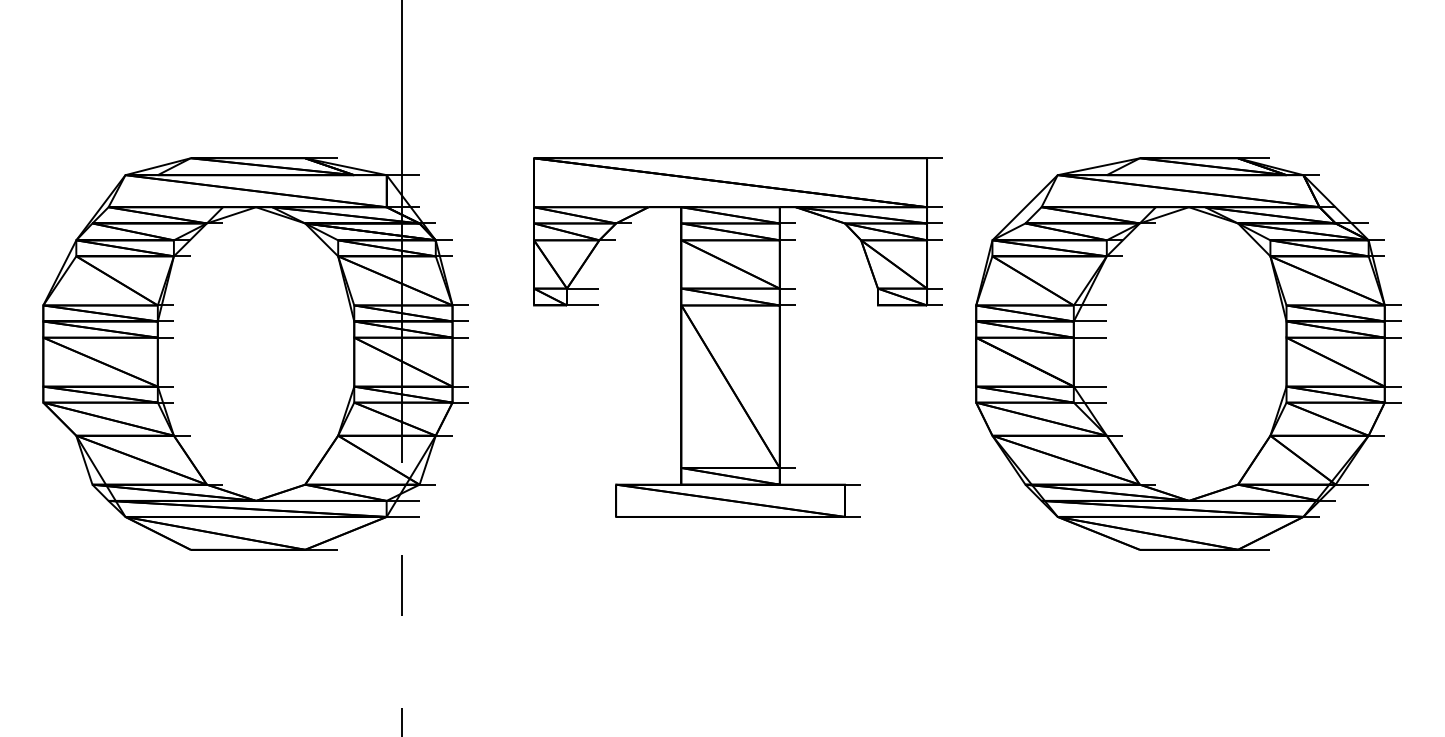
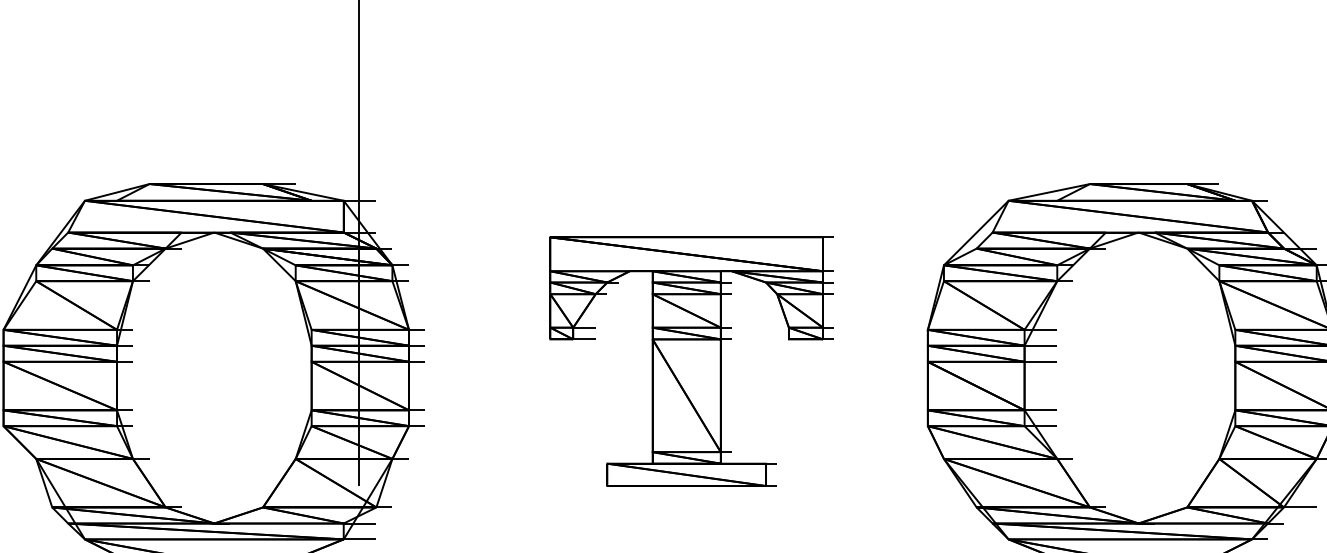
part: (737, 337) -> (691, 361), size x0.7

